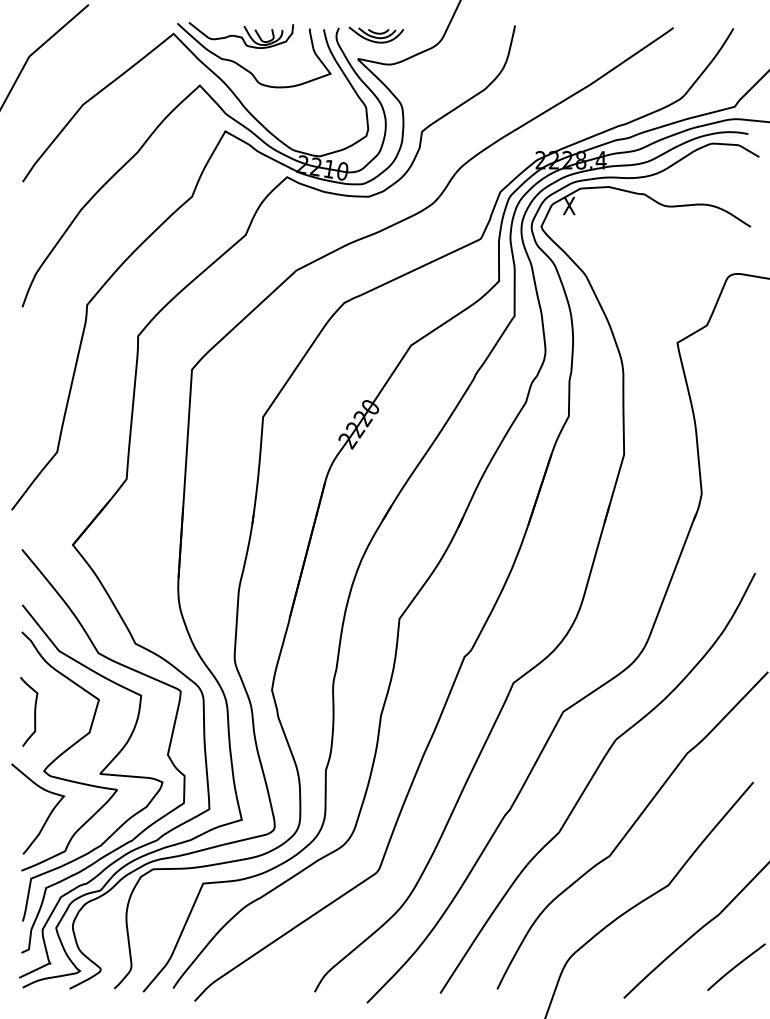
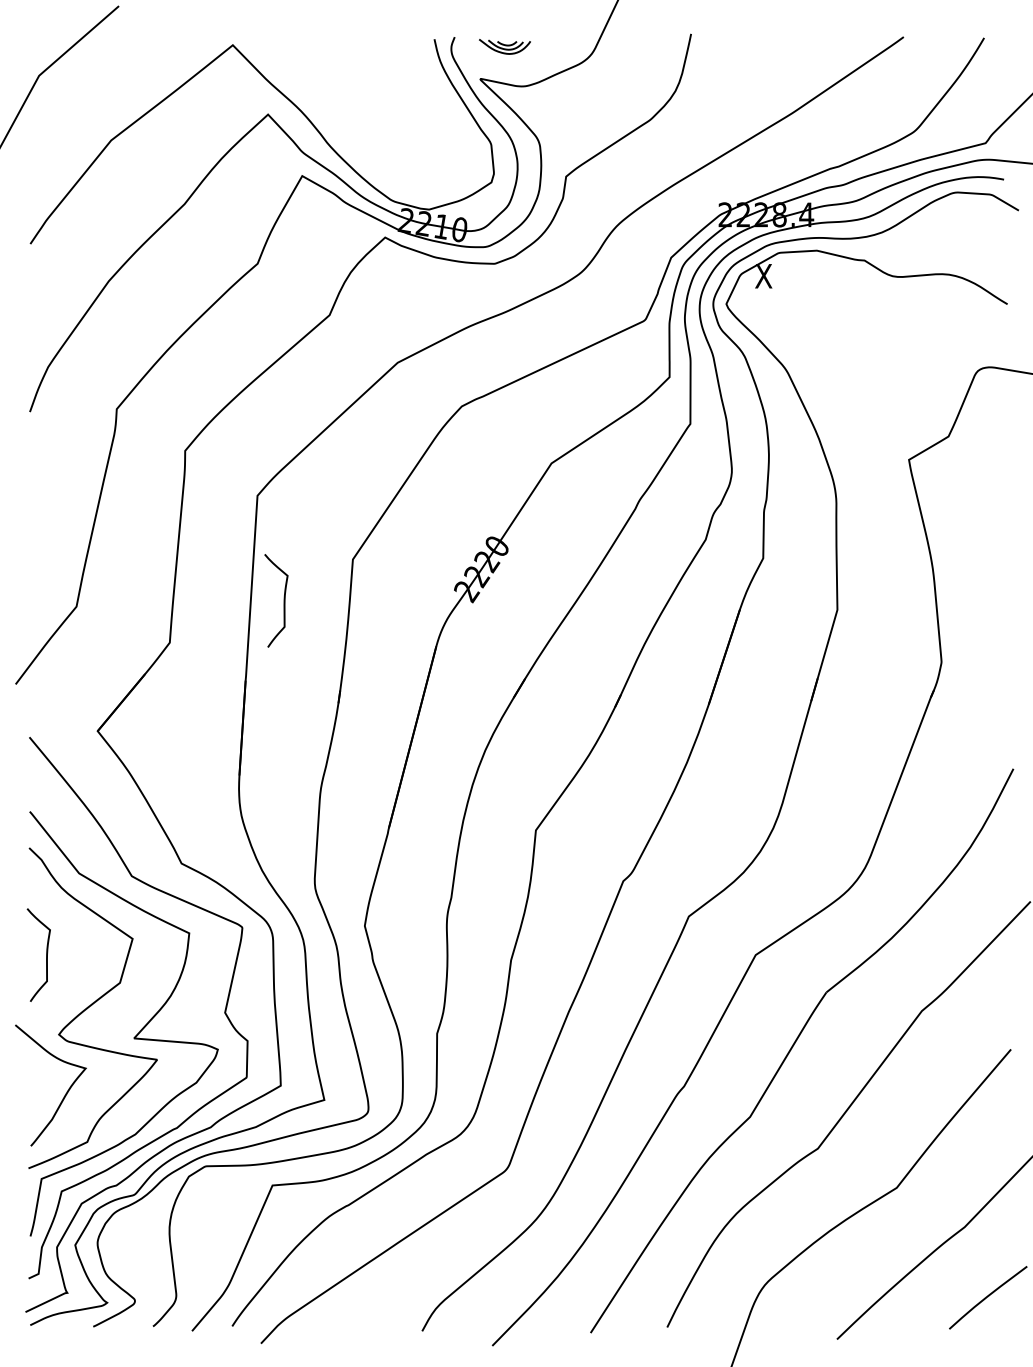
part: (376, 34) -> (505, 46), size x0.7
part: (254, 48) -> (341, 64), removed
curve: (211, 447) -> (283, 600), added

